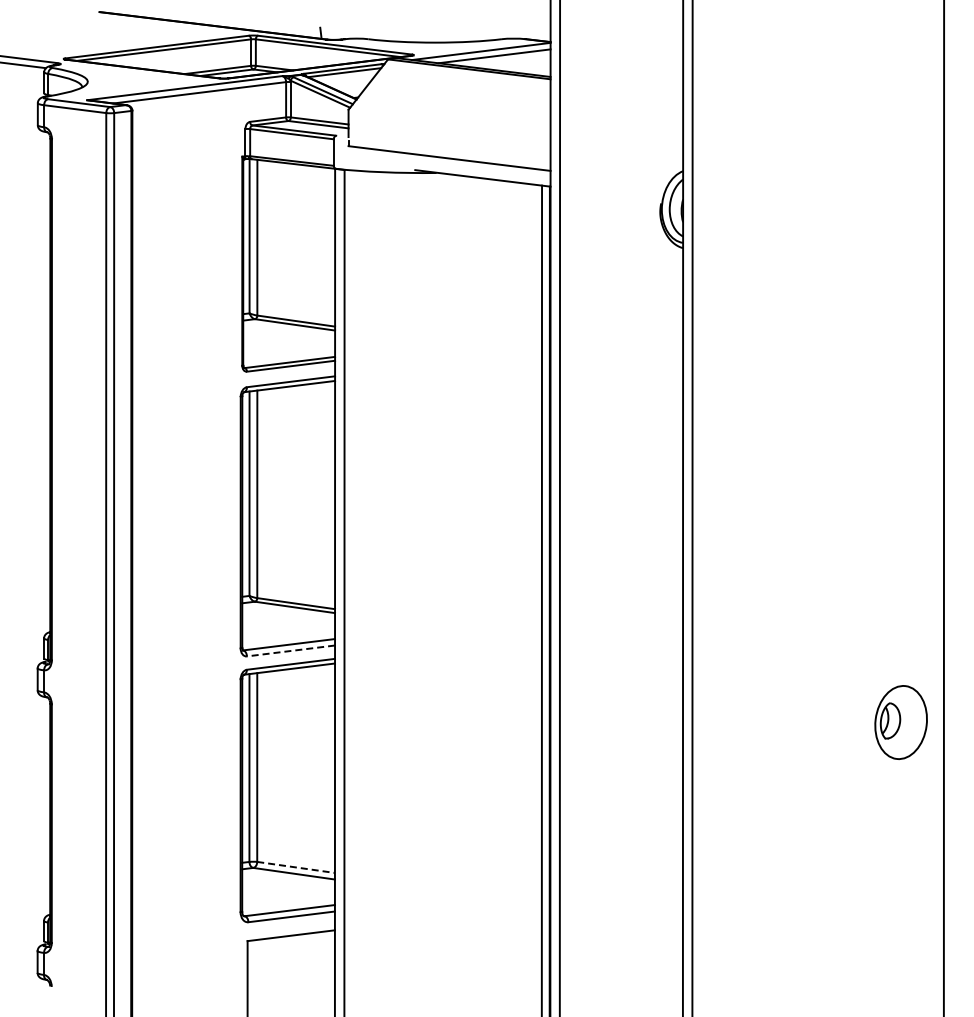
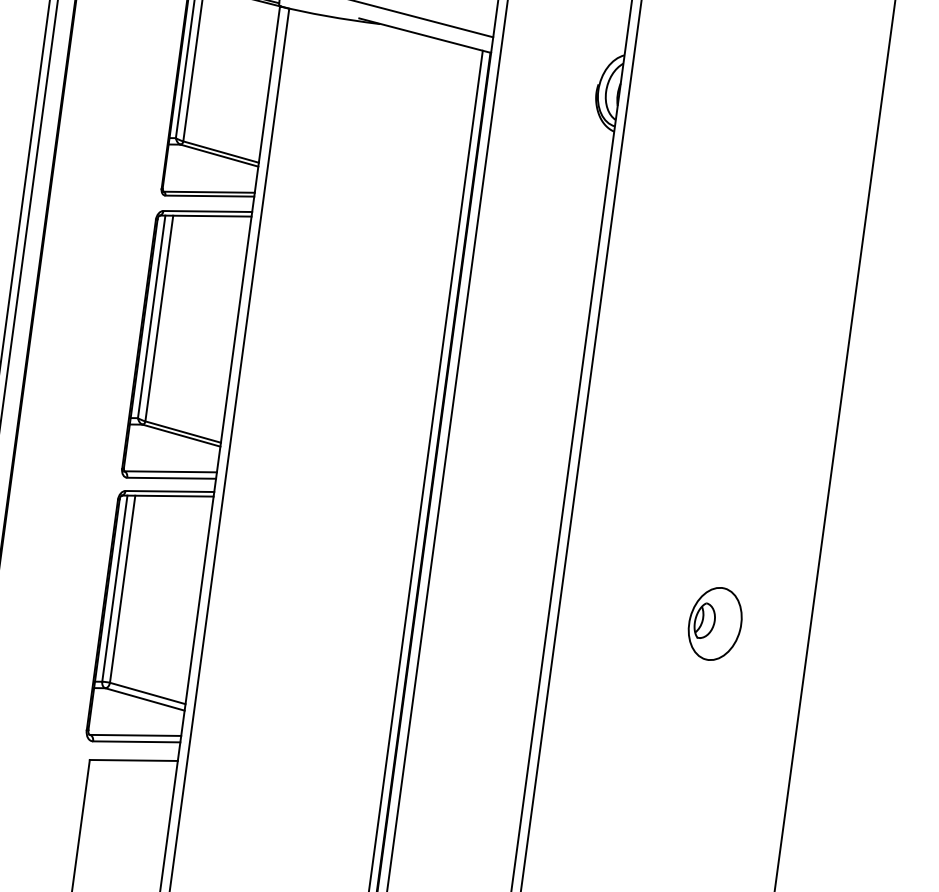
line: (290, 651) -> (171, 478), dashed -> solid
part: (900, 722) -> (714, 623), moved
line: (296, 867) -> (148, 693), dashed -> solid

